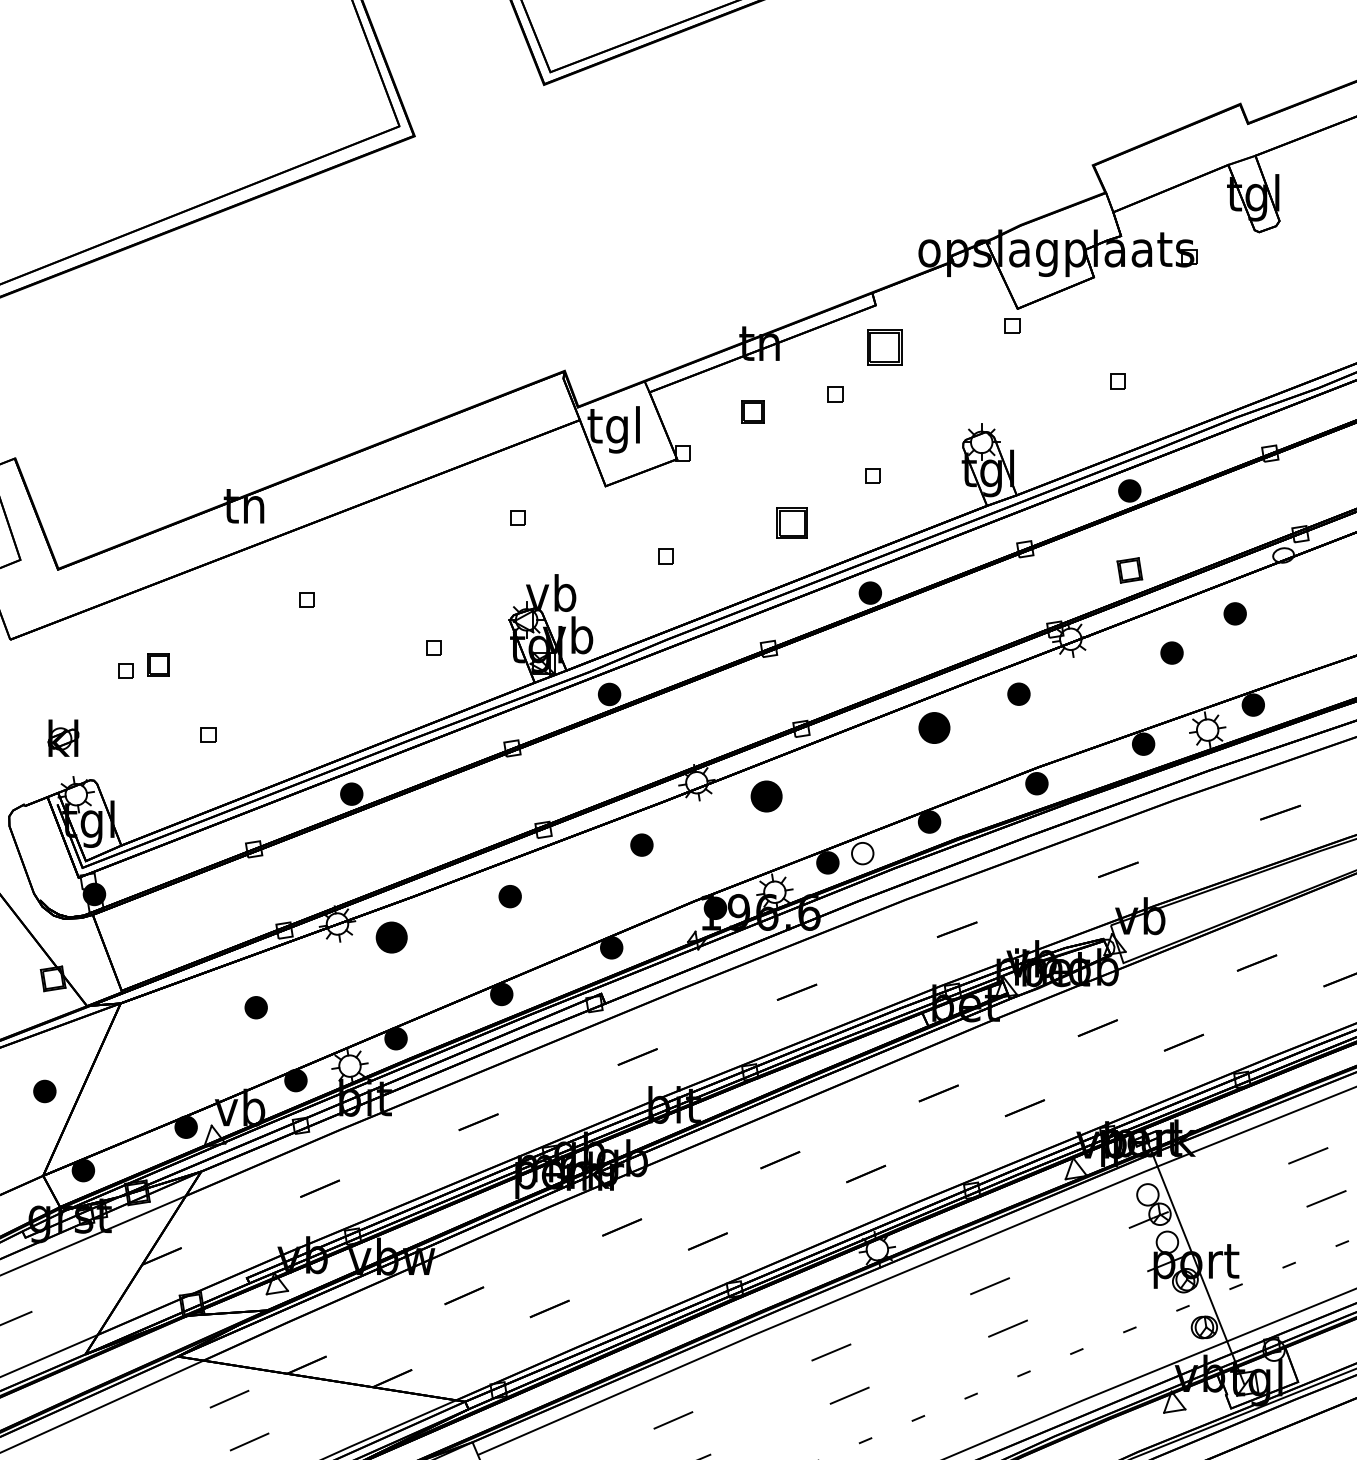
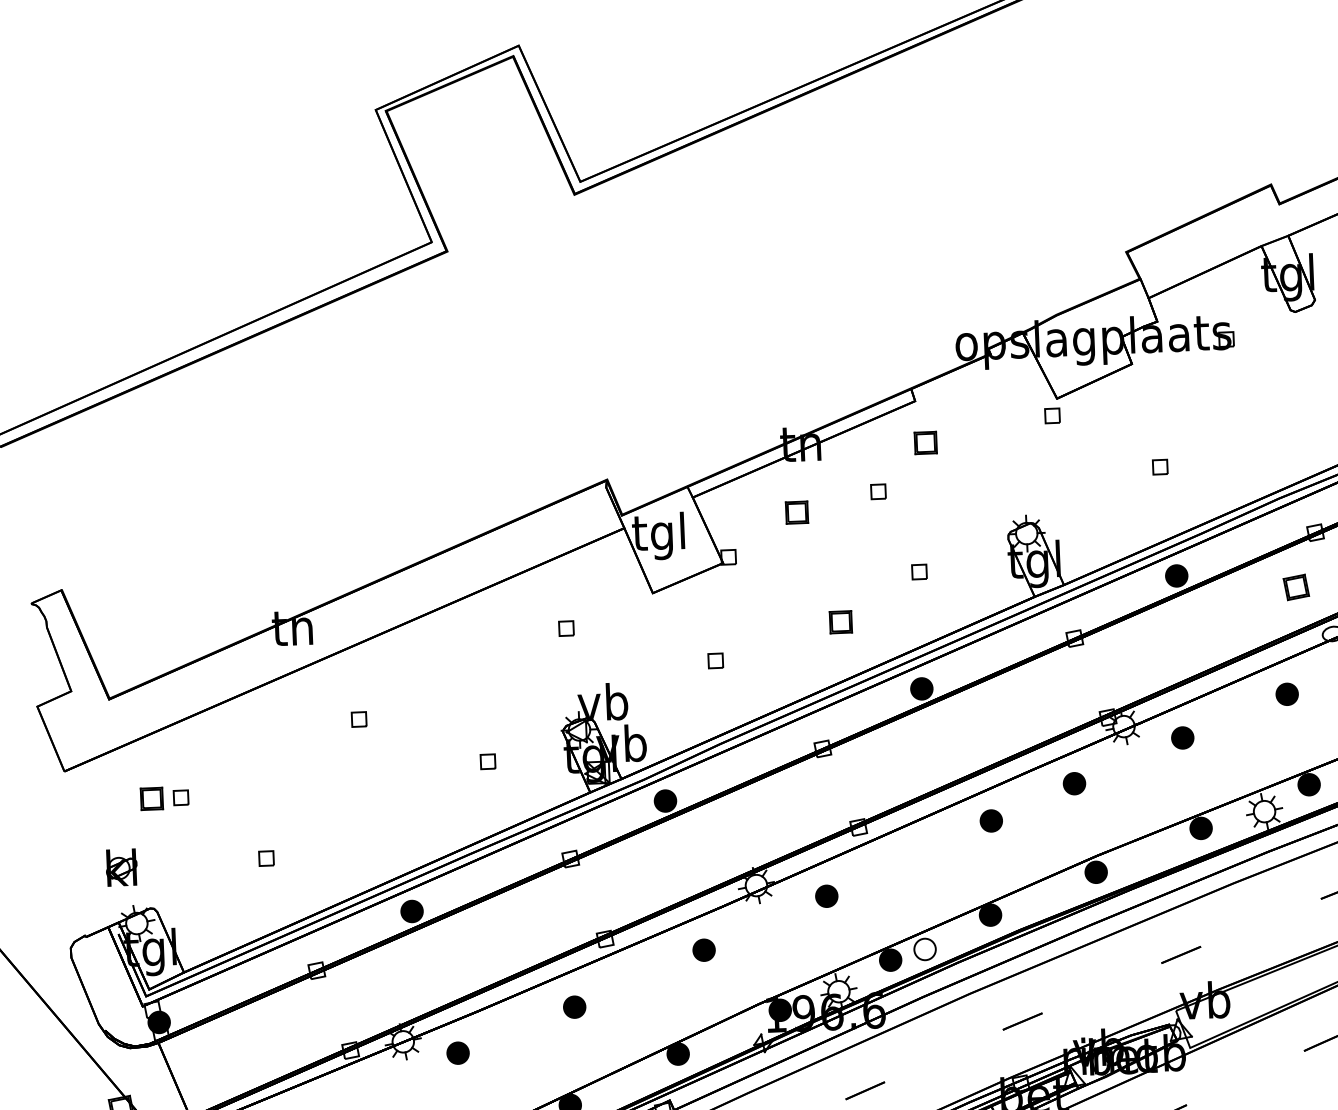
part: (884, 347) -> (925, 442), size x0.62
part: (792, 522) -> (841, 621), size x0.71
part: (1129, 570) -> (1296, 587), moved
part: (1171, 652) -> (1182, 737), moved
part: (158, 664) -> (151, 798), moved
part: (933, 727) -> (990, 820), size x0.71
part: (766, 795) -> (826, 895), size x0.71
part: (391, 937) -> (457, 1053), size x0.71

